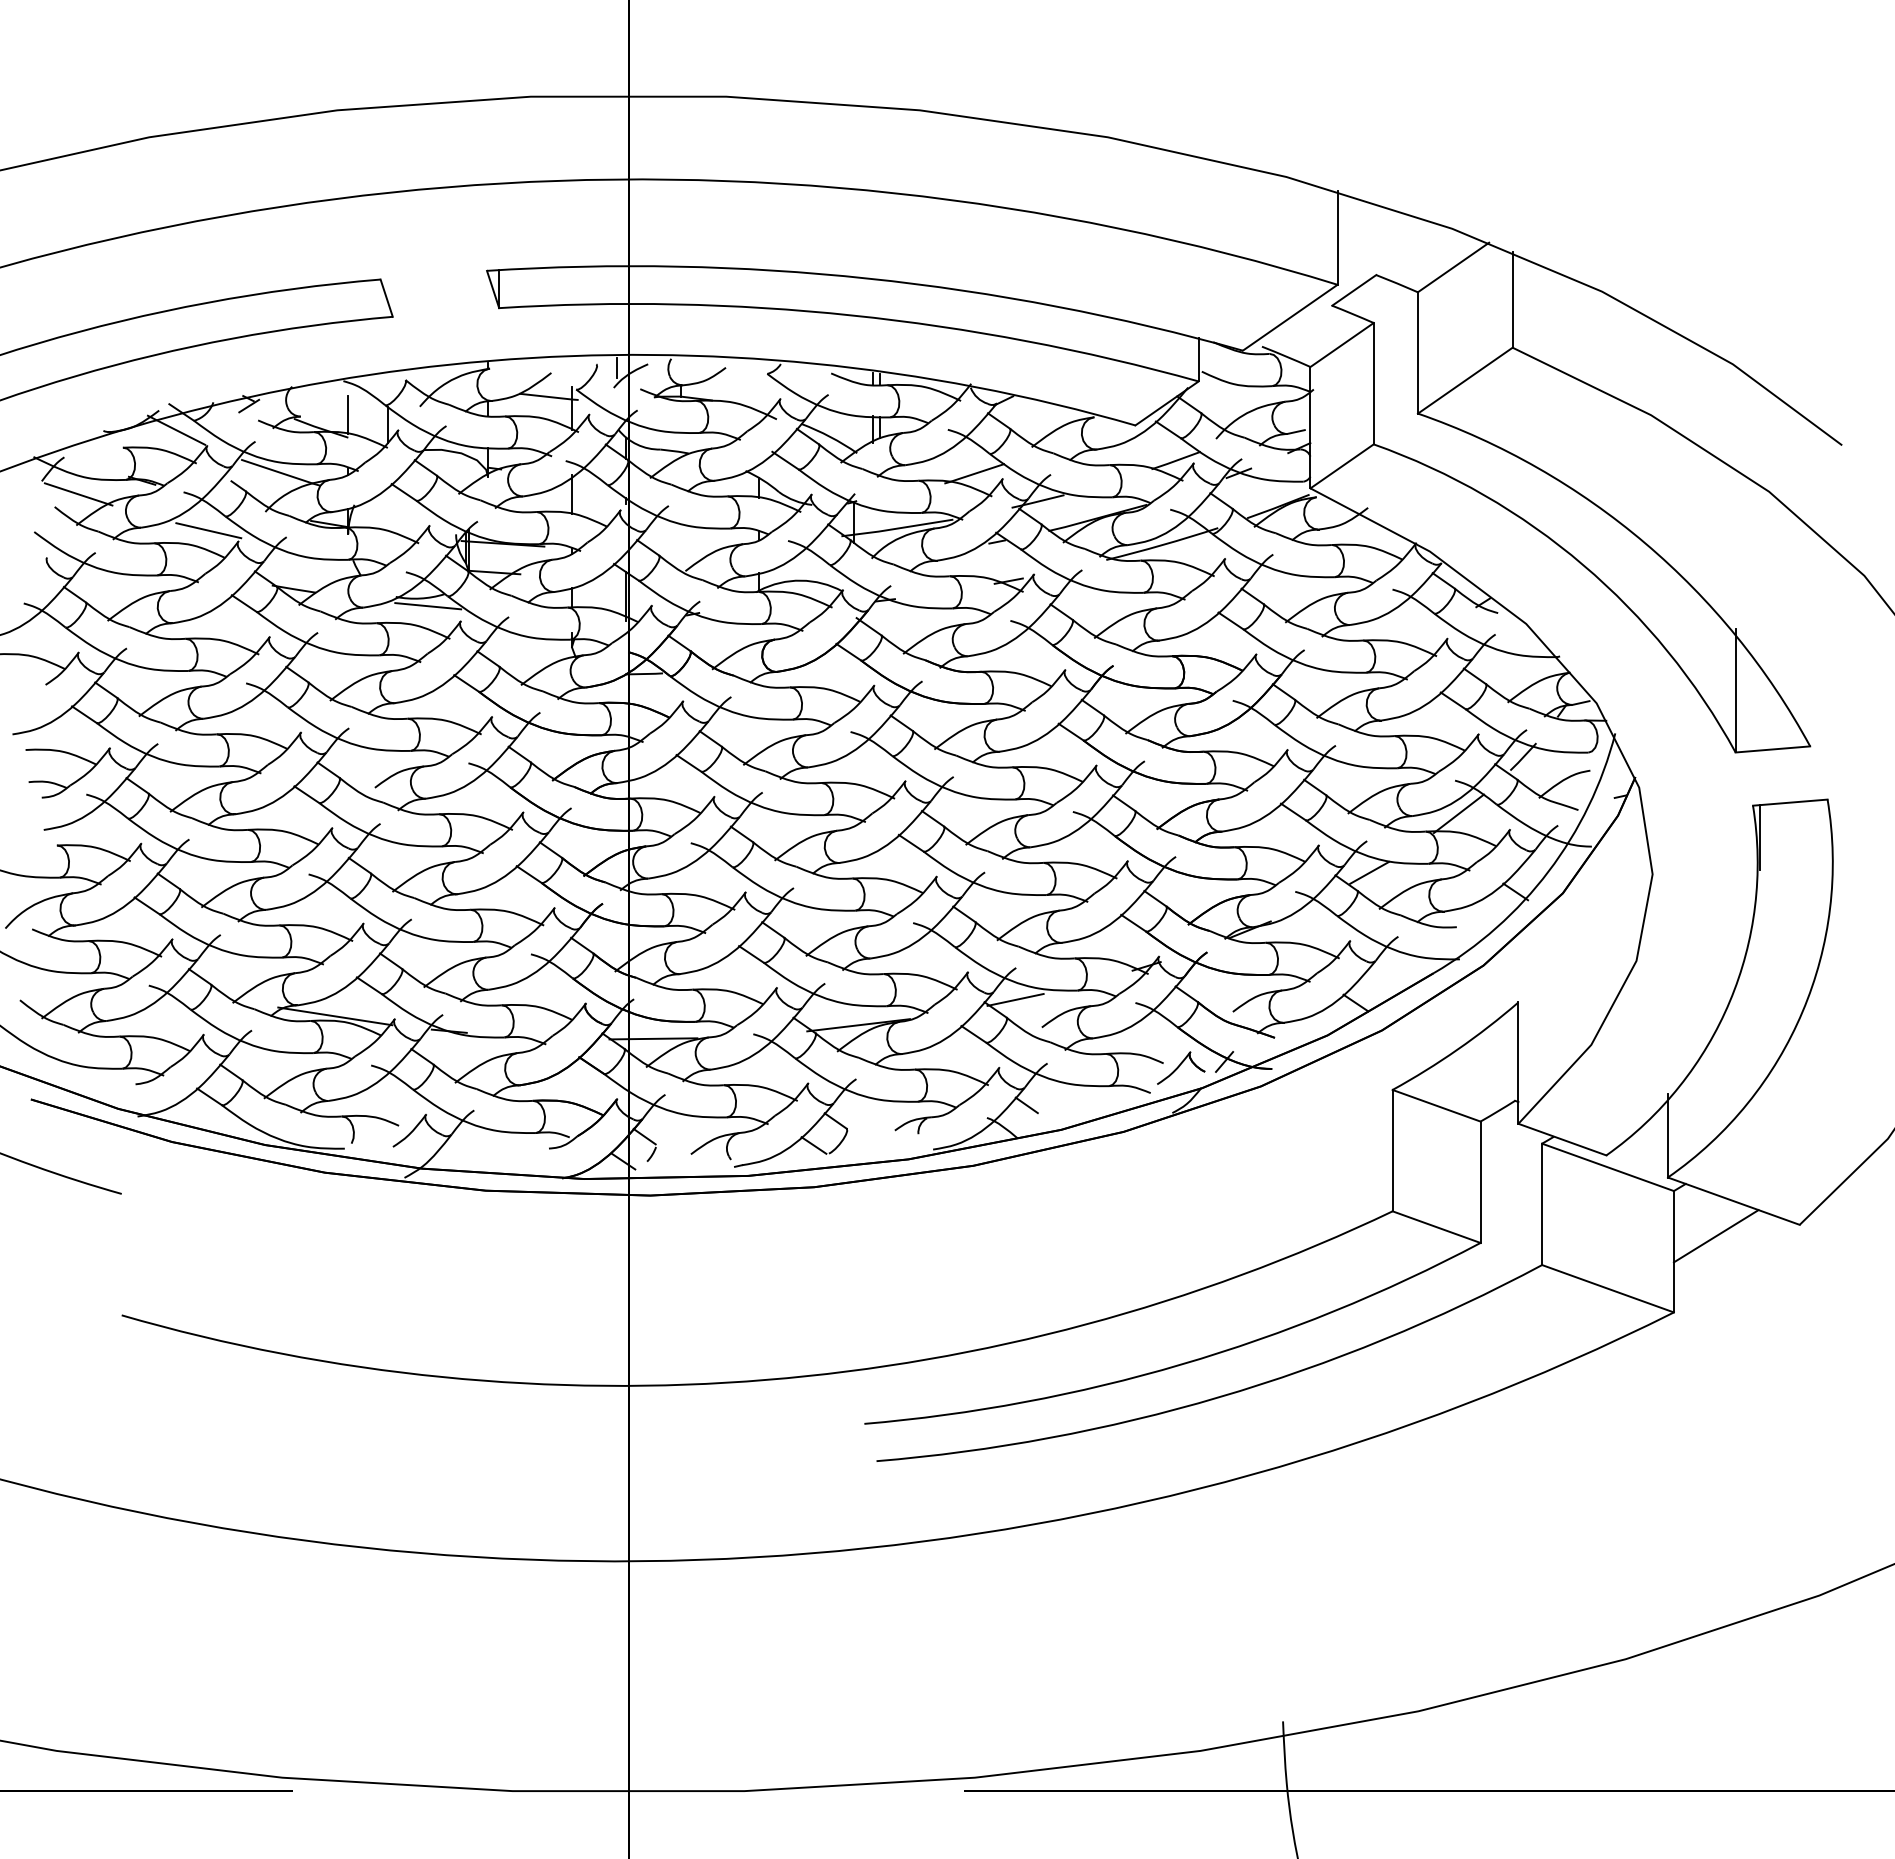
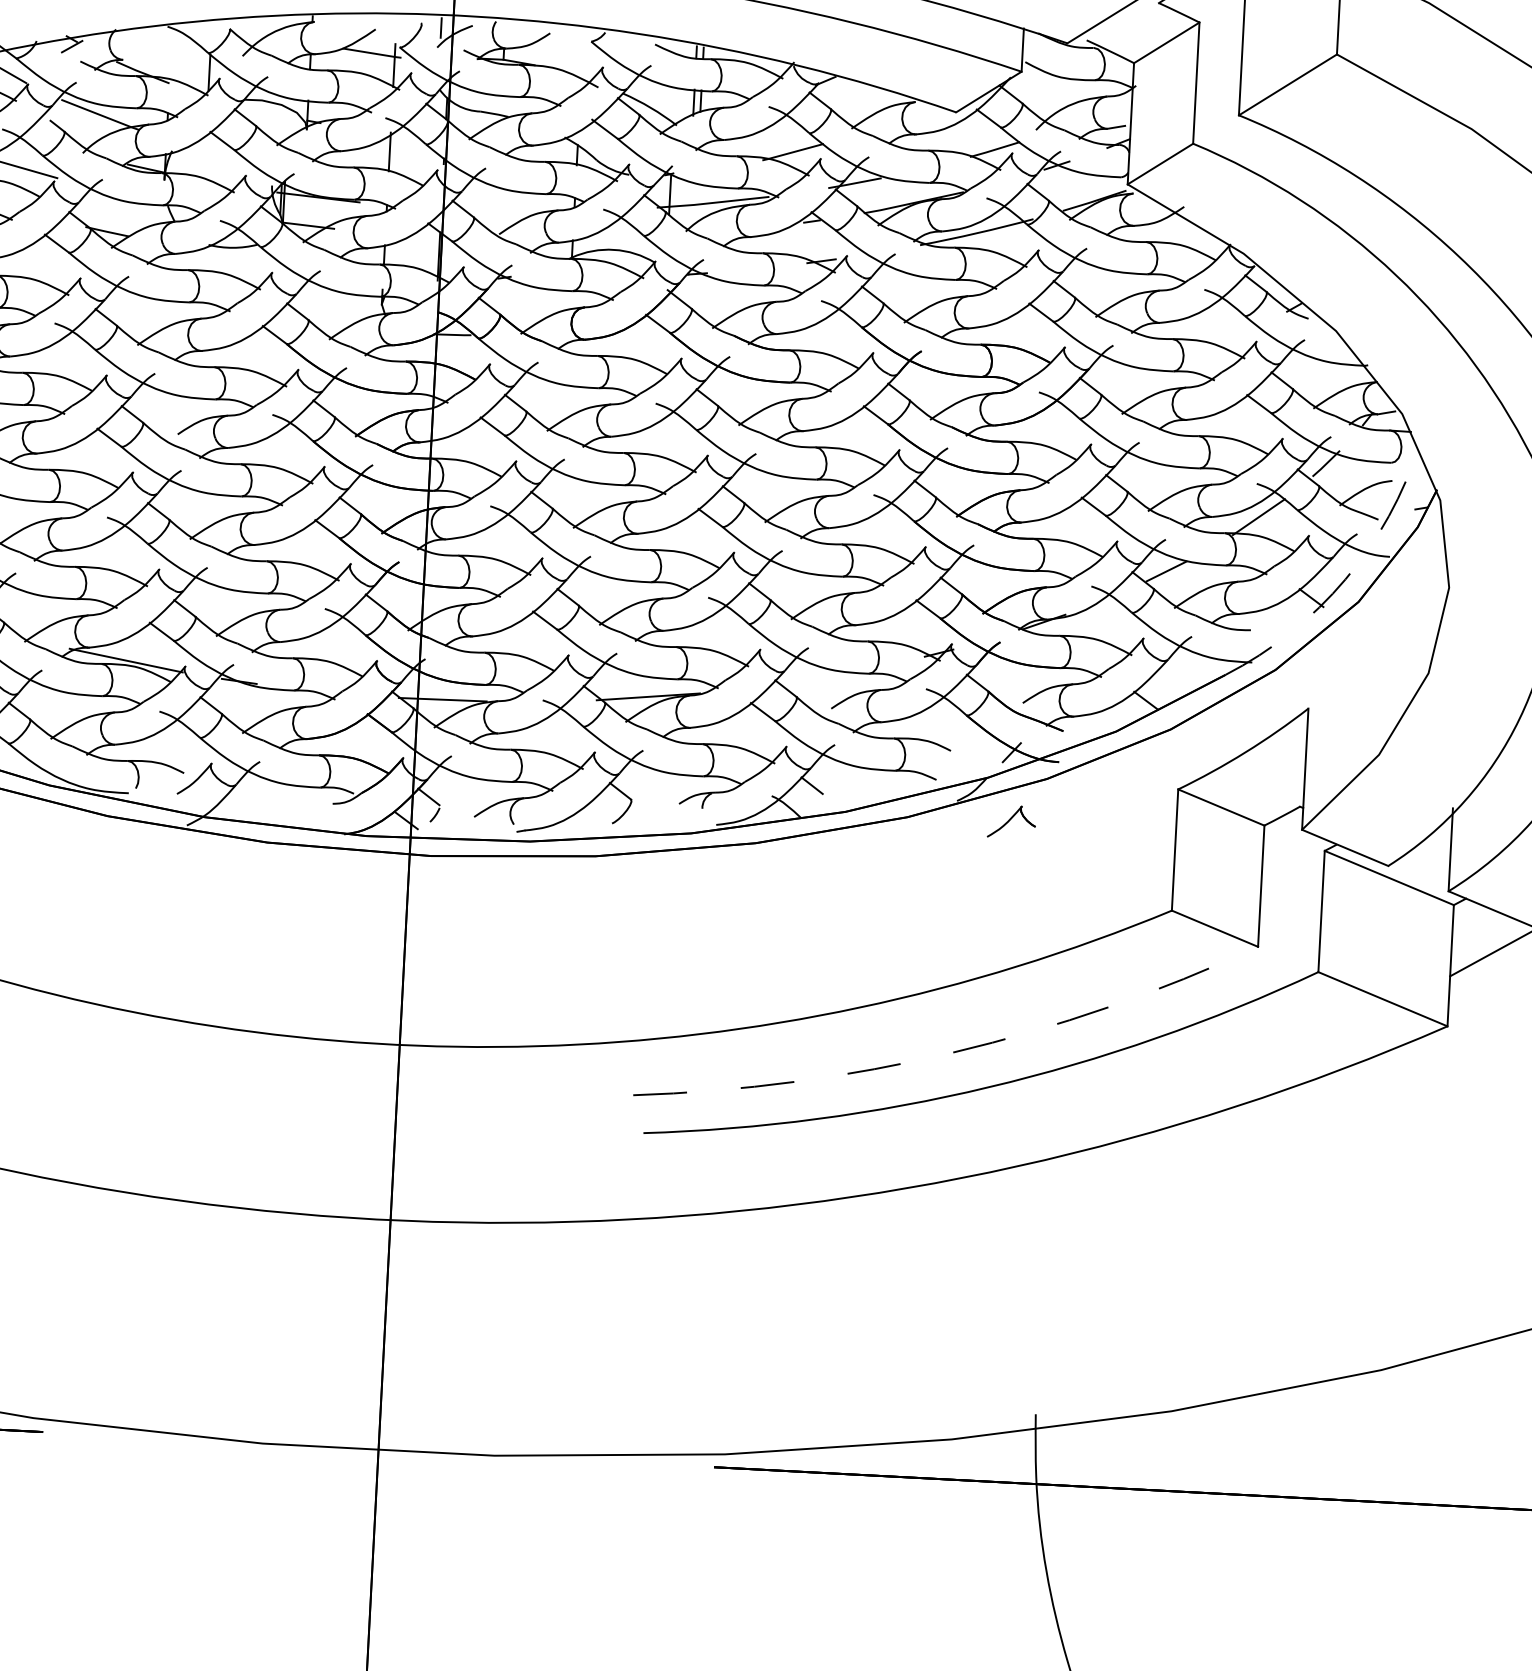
line: (348, 415) -> (170, 61), removed
line: (428, 606) -> (240, 256), removed
arc: (1548, 871) -> (1345, 579), solid -> dashed
line: (1015, 999) -> (806, 679), removed
part: (1181, 1067) -> (1012, 821), moved
line: (813, 1145) -> (597, 814), removed
arc: (1181, 1364) -> (953, 1052), solid -> dashed

